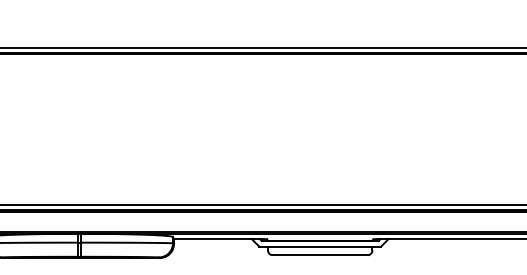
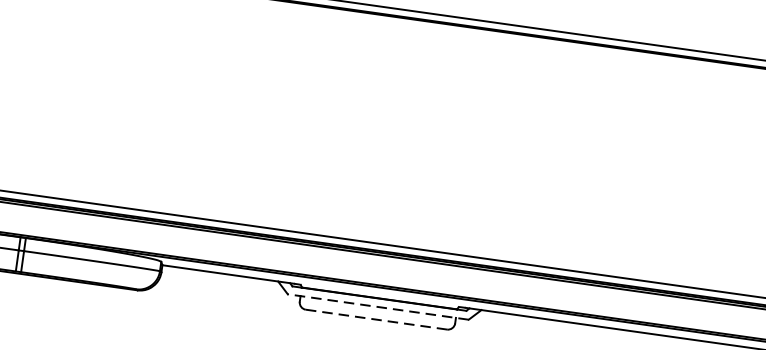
line: (320, 246) -> (378, 306), solid -> dashed
line: (320, 255) -> (376, 320), solid -> dashed

